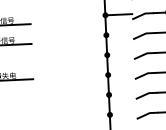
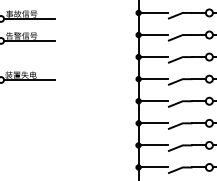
line: (119, 35) -> (153, 35), added
line: (120, 54) -> (153, 57), added
line: (121, 74) -> (153, 79), added
line: (122, 94) -> (153, 101), added
line: (123, 114) -> (153, 123), added

